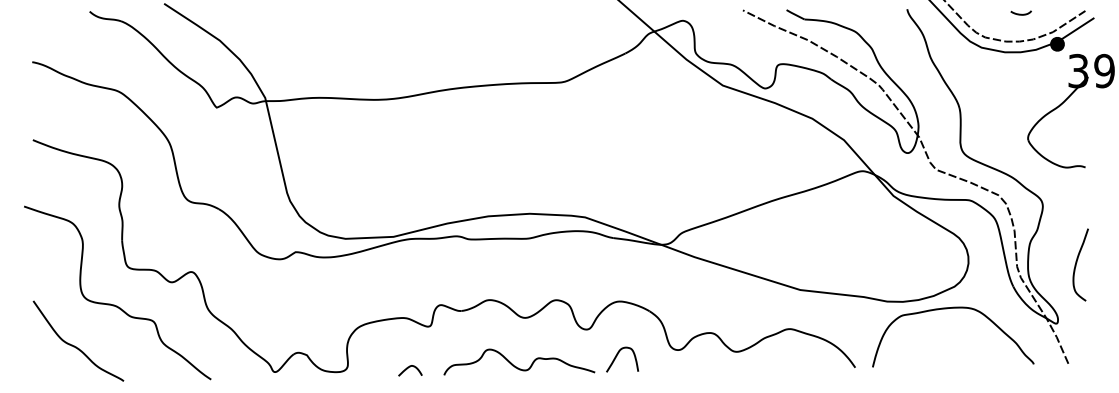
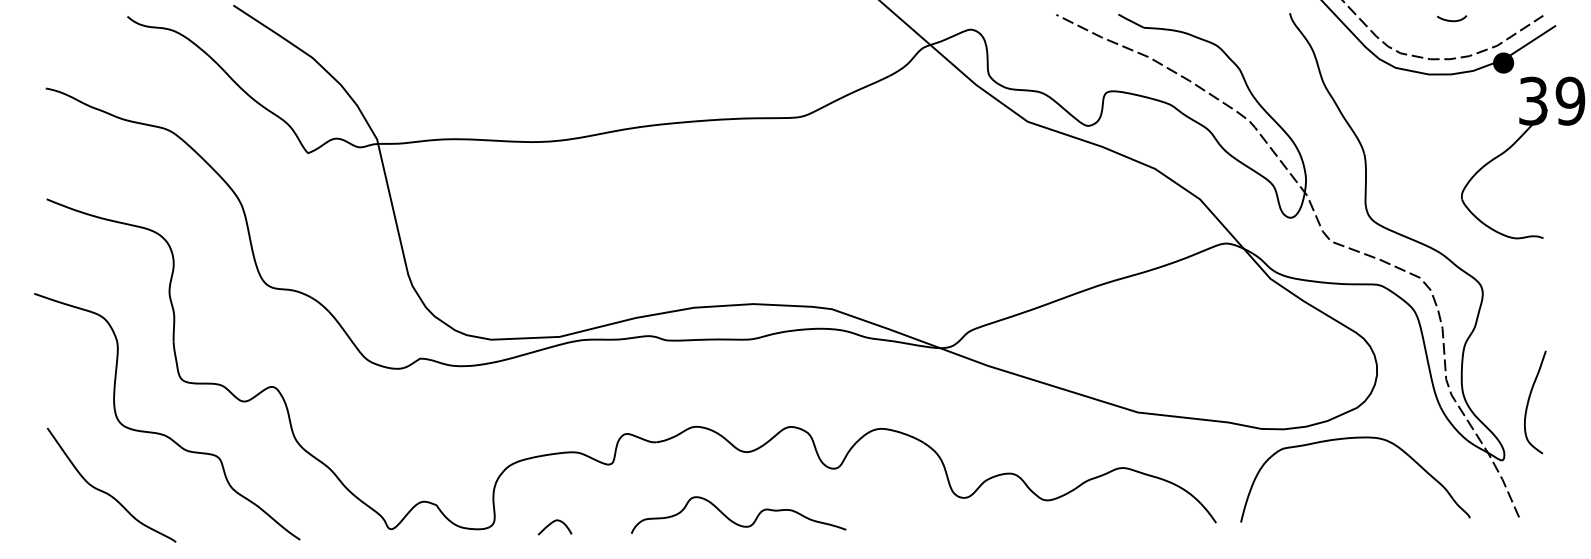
curve: (1077, 262) -> (1530, 398), moved
curve: (617, 356) -> (877, 507), removed
curve: (408, 368) -> (552, 524), moved

